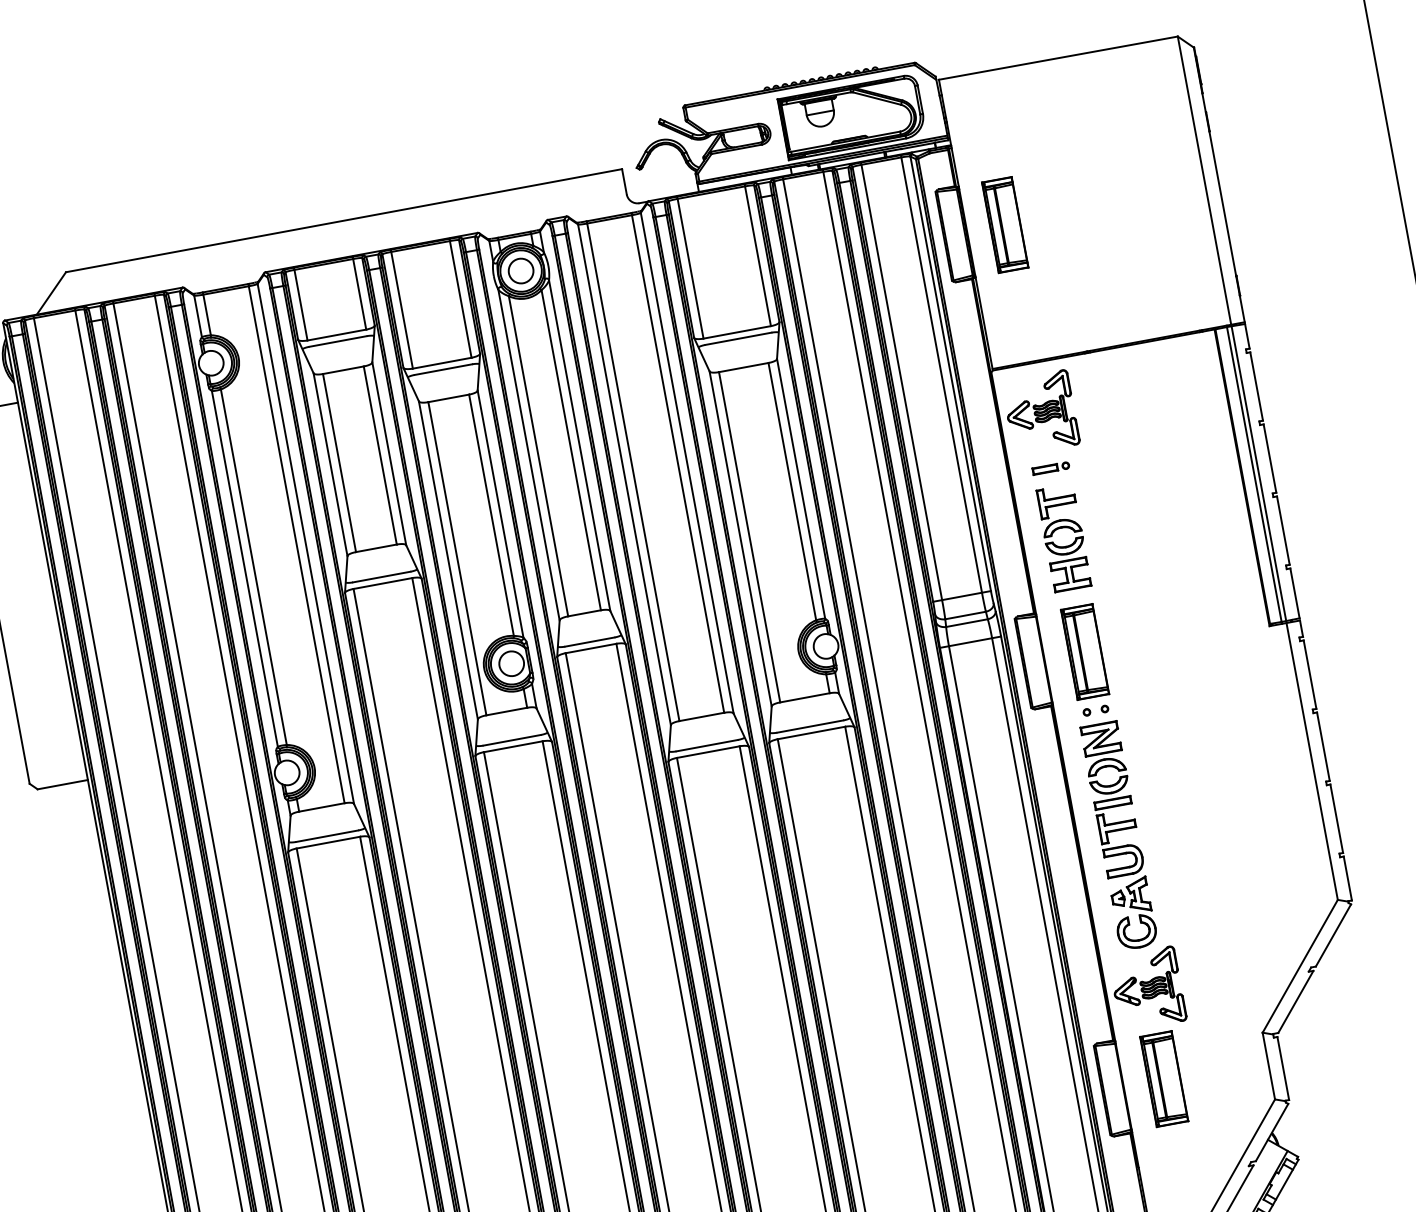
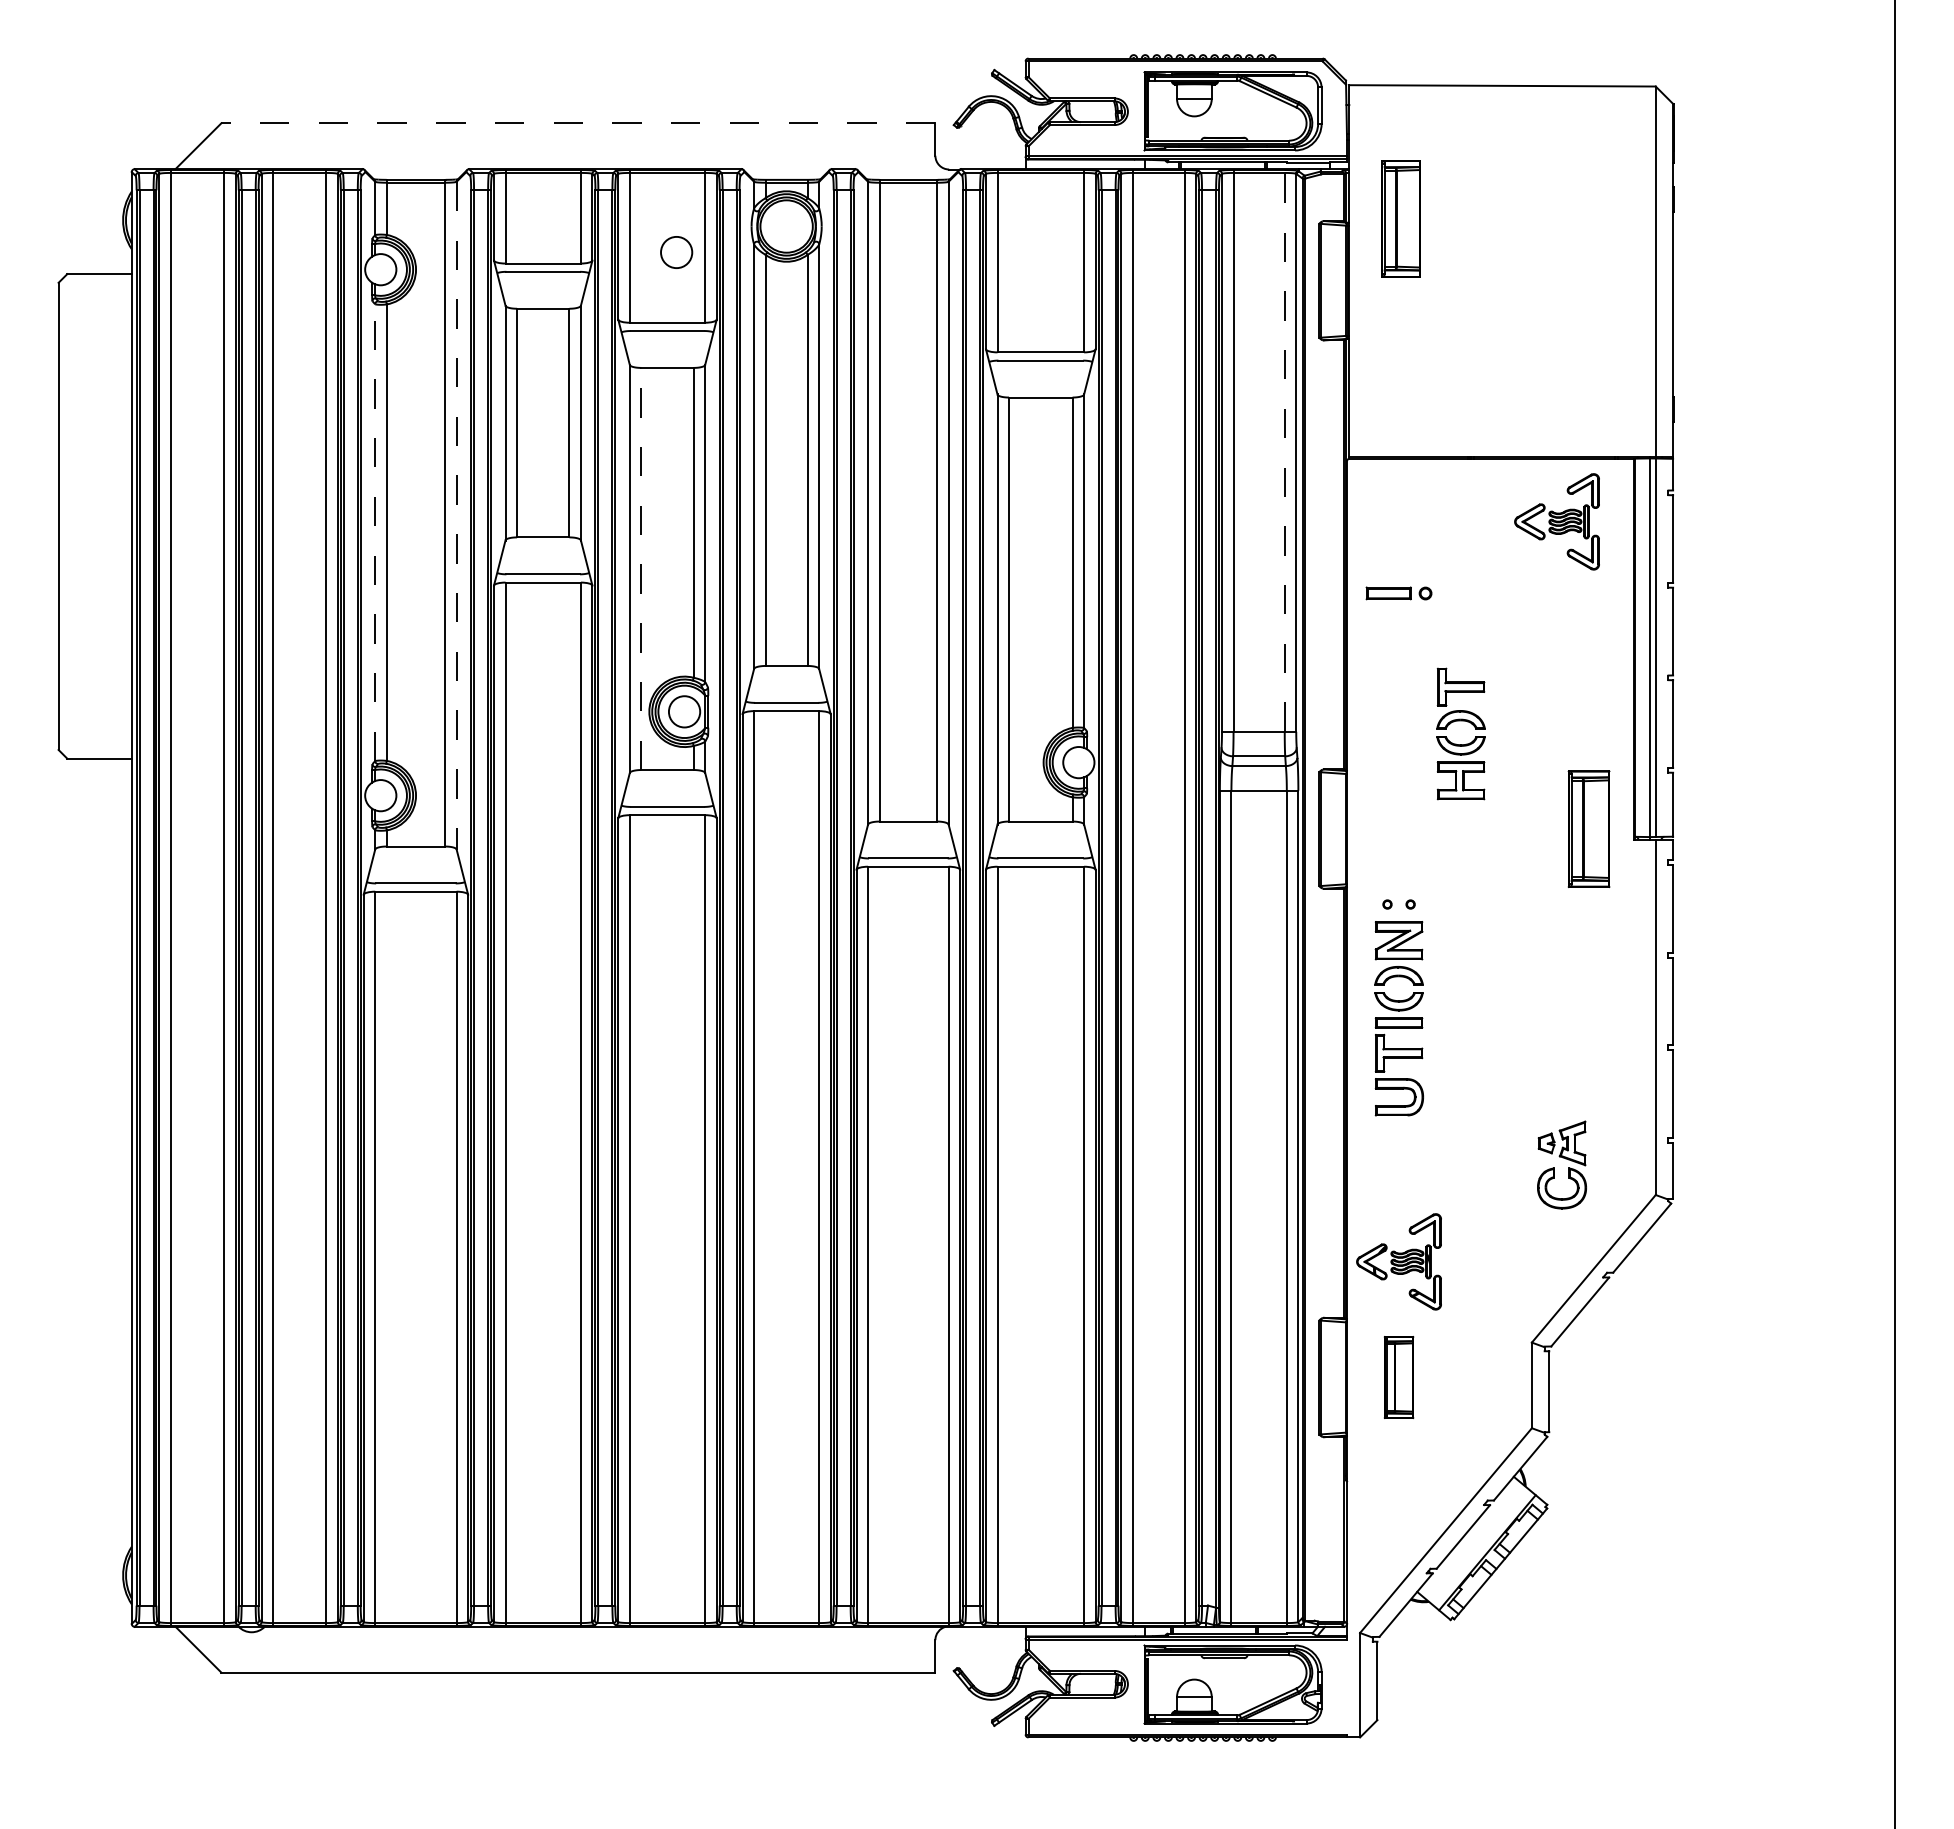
line: (344, 220) -> (578, 123), solid -> dashed
part: (1004, 224) -> (1400, 218), moved
circle: (521, 271) -> (676, 252), moved
line: (941, 373) -> (1284, 450), solid -> dashed
part: (1040, 412) -> (1556, 521), moved
part: (1050, 468) -> (1398, 593), size x1.4
line: (305, 543) -> (456, 515), solid -> dashed
part: (1061, 546) -> (1456, 743), moved
line: (457, 558) -> (641, 568), solid -> dashed
line: (245, 568) -> (375, 532), solid -> dashed
part: (1084, 651) -> (1588, 828), moved
part: (1132, 908) -> (1562, 1158), moved
part: (1163, 1079) -> (1398, 1377), size x0.7

